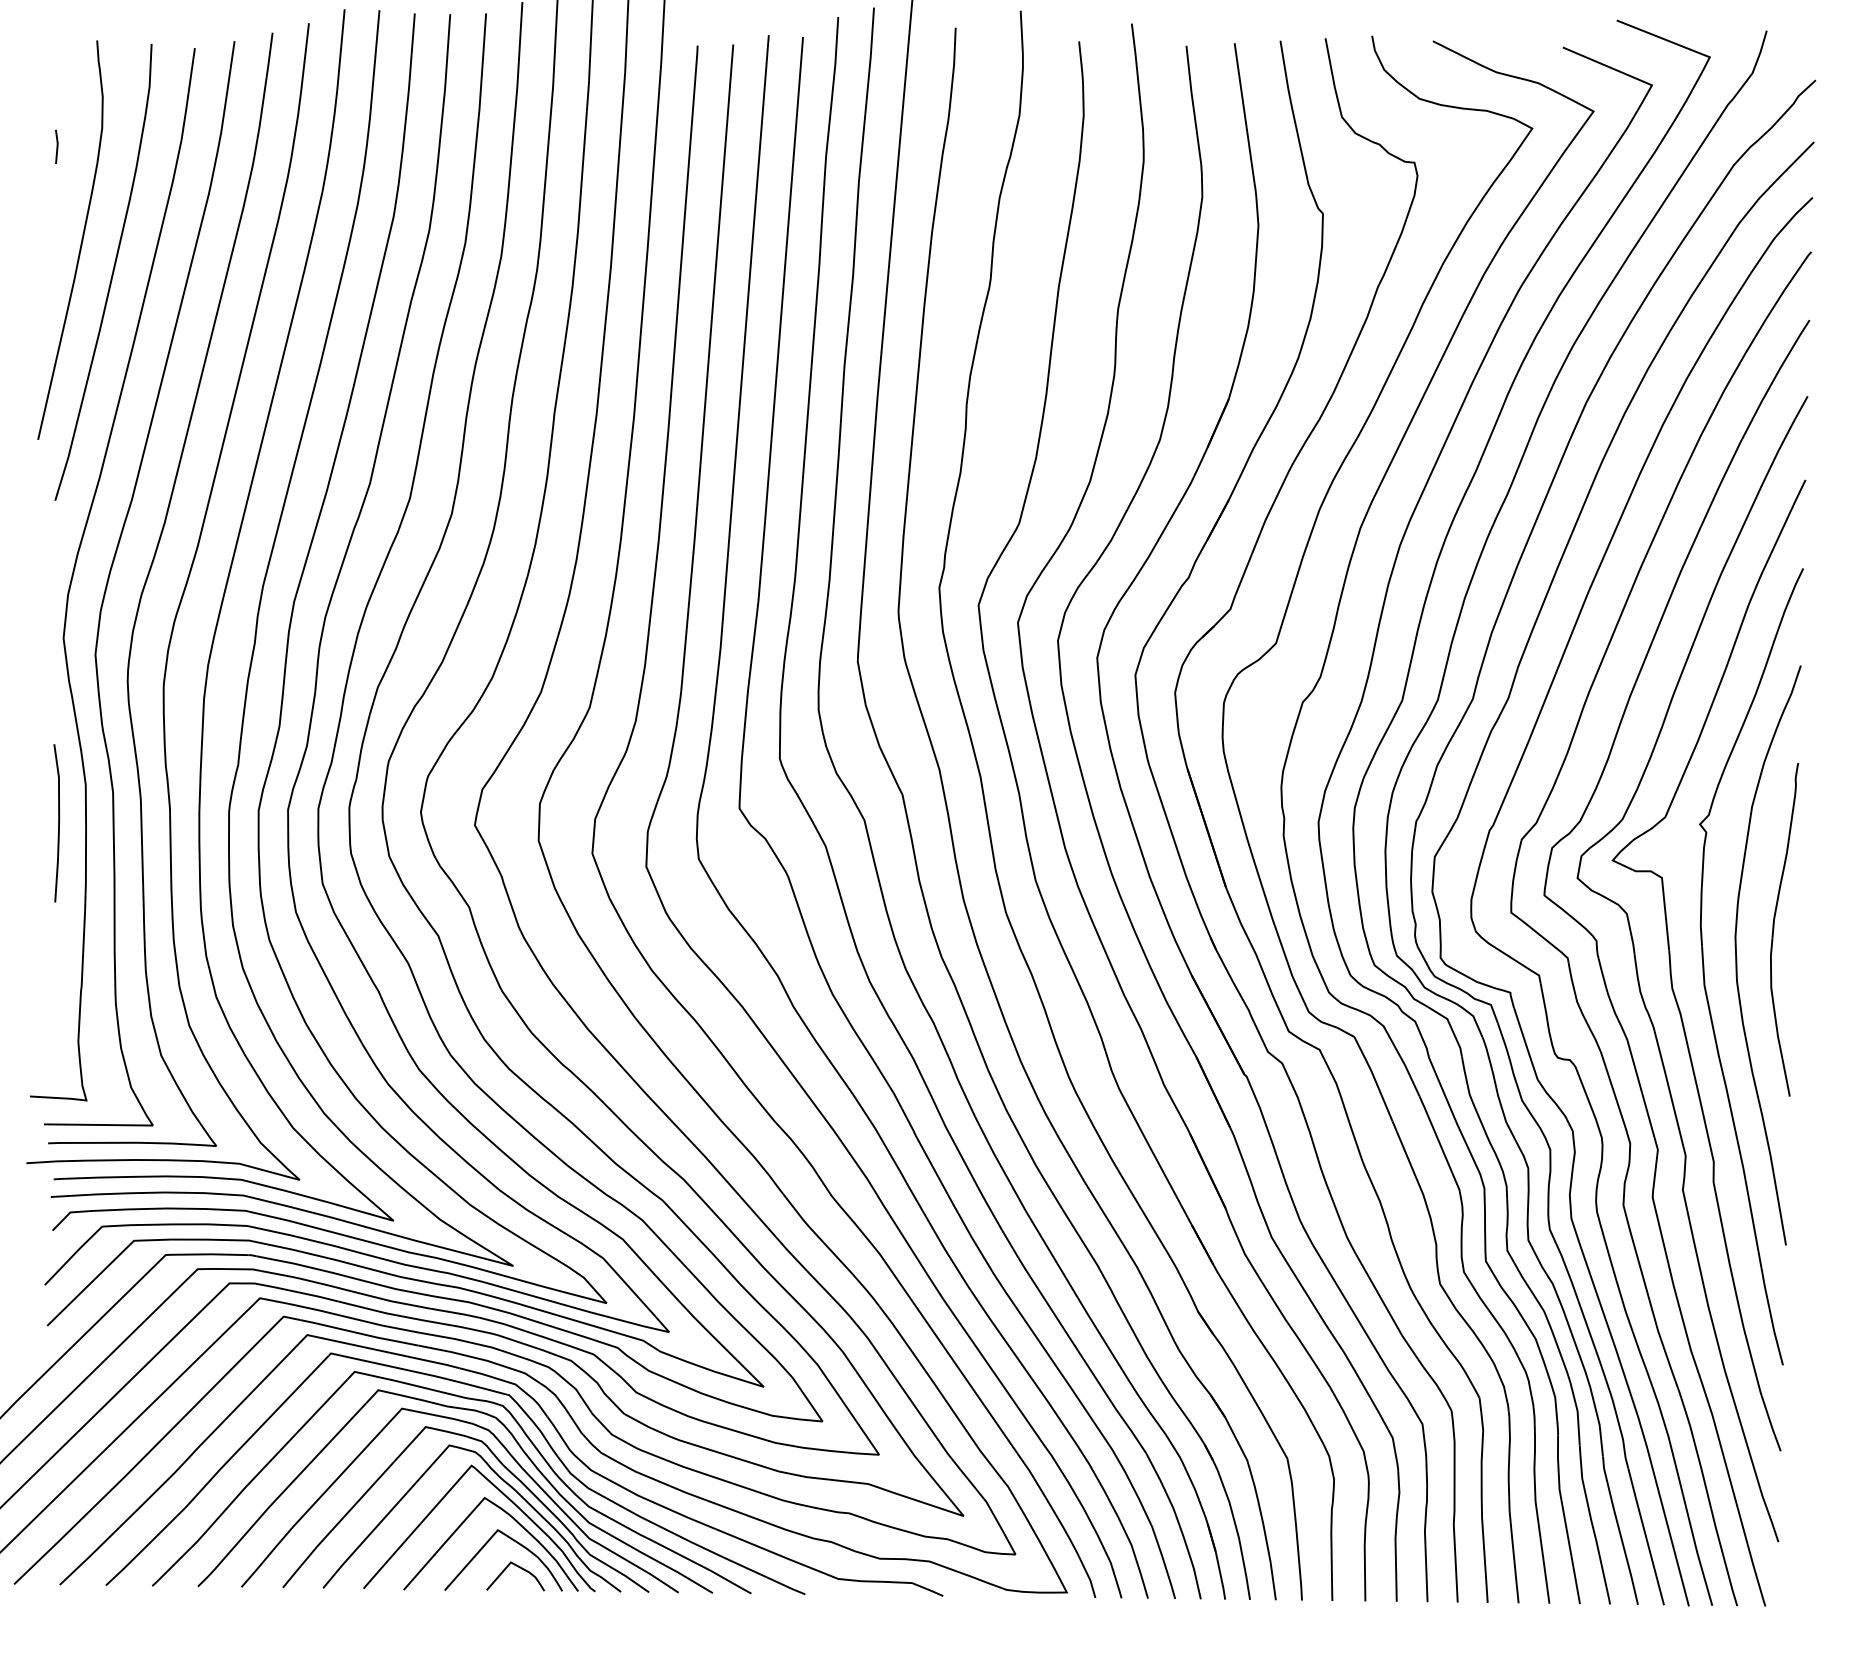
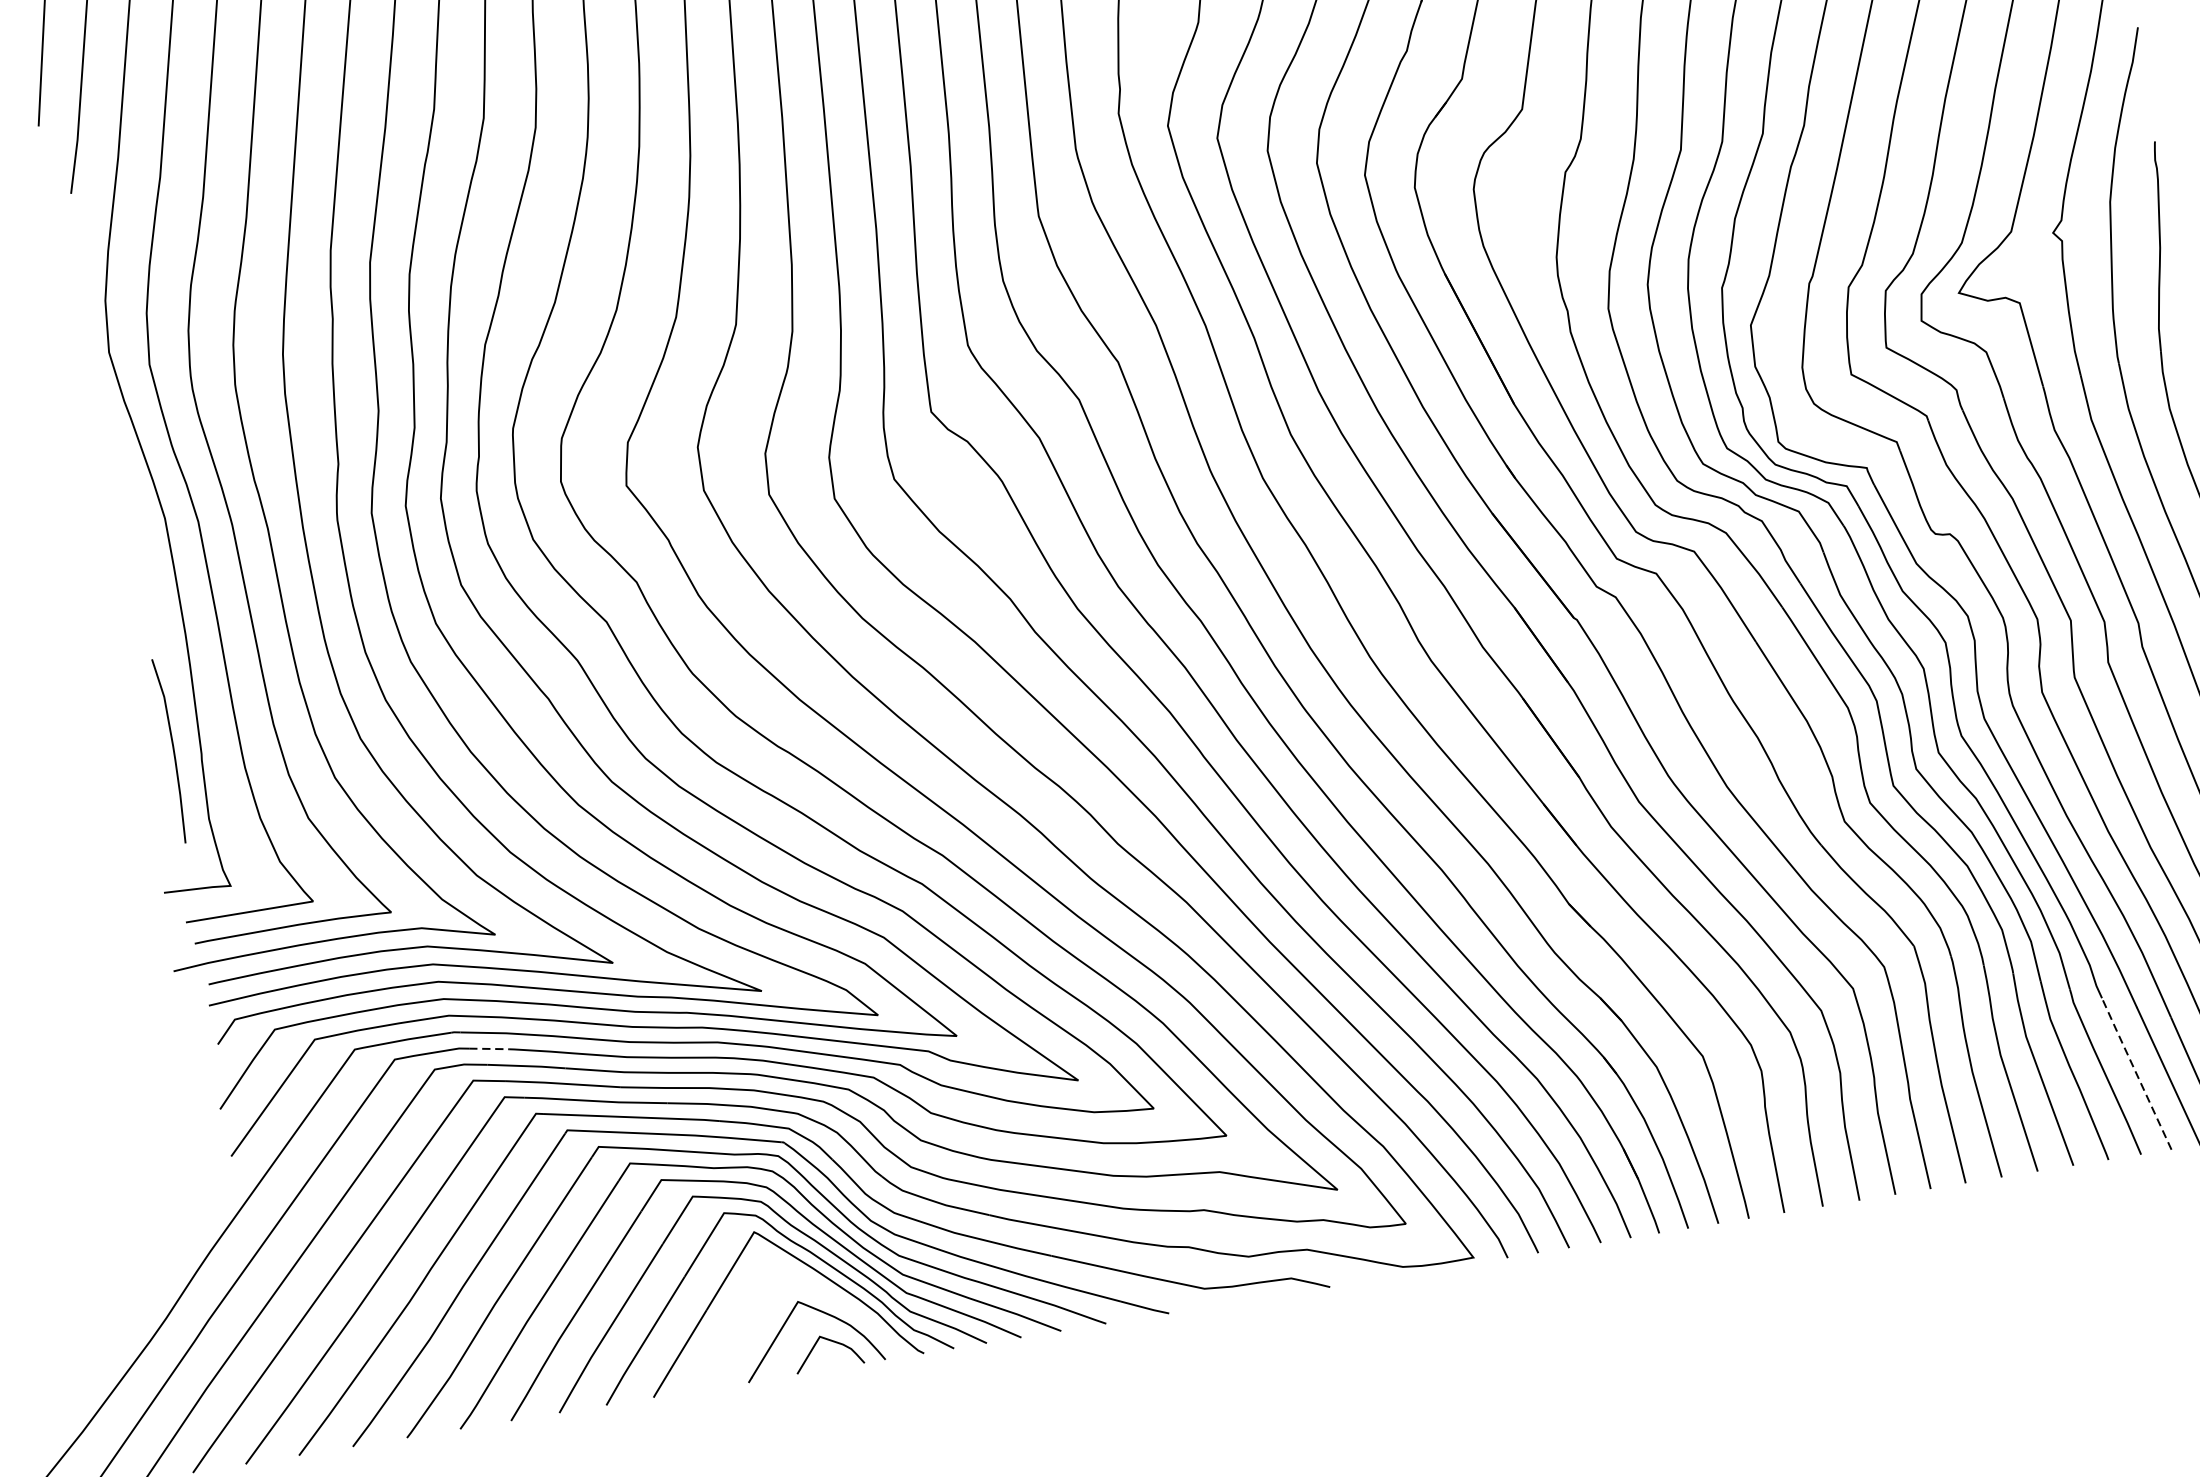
curve: (58, 823) -> (173, 750), moved
line: (278, 1274) -> (489, 1049), solid -> dashed
part: (509, 1516) -> (808, 1283), removed
line: (1645, 1536) -> (2135, 1073), solid -> dashed

